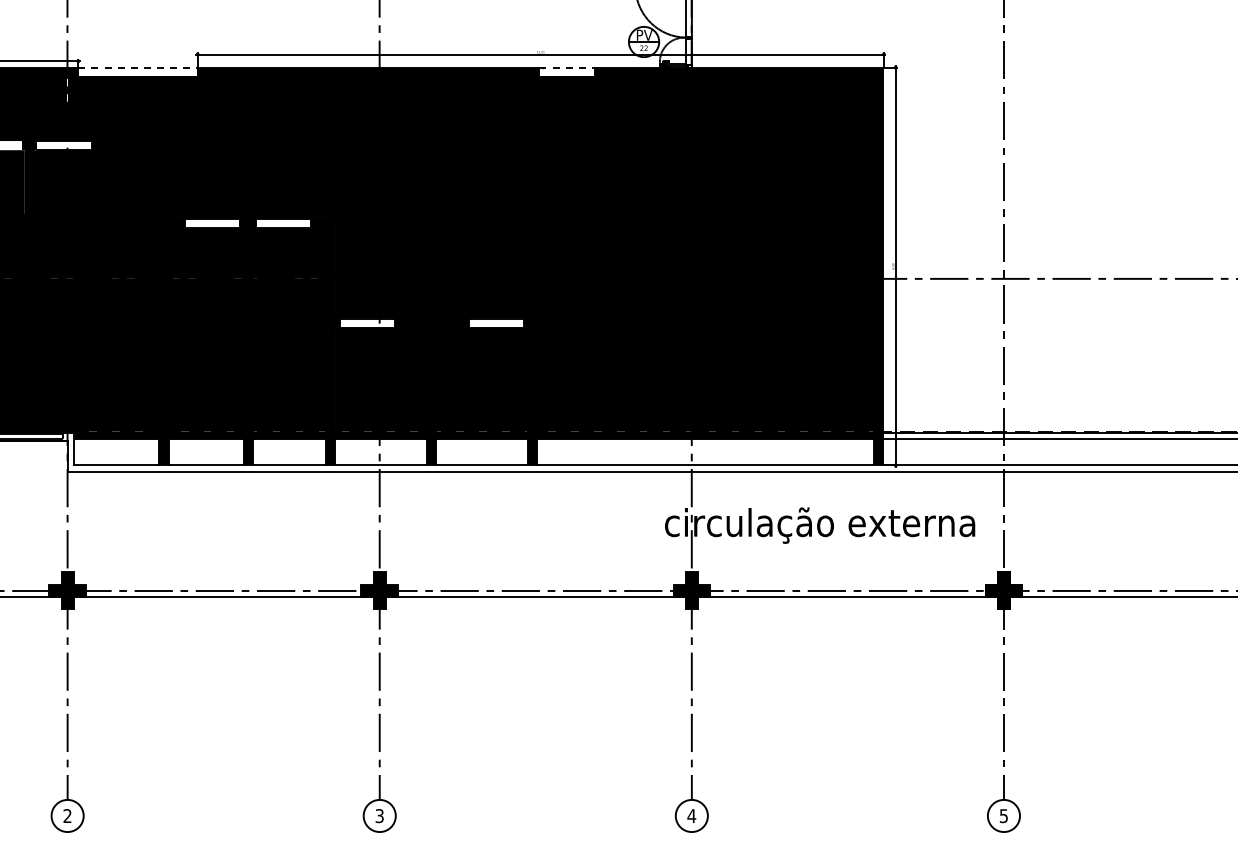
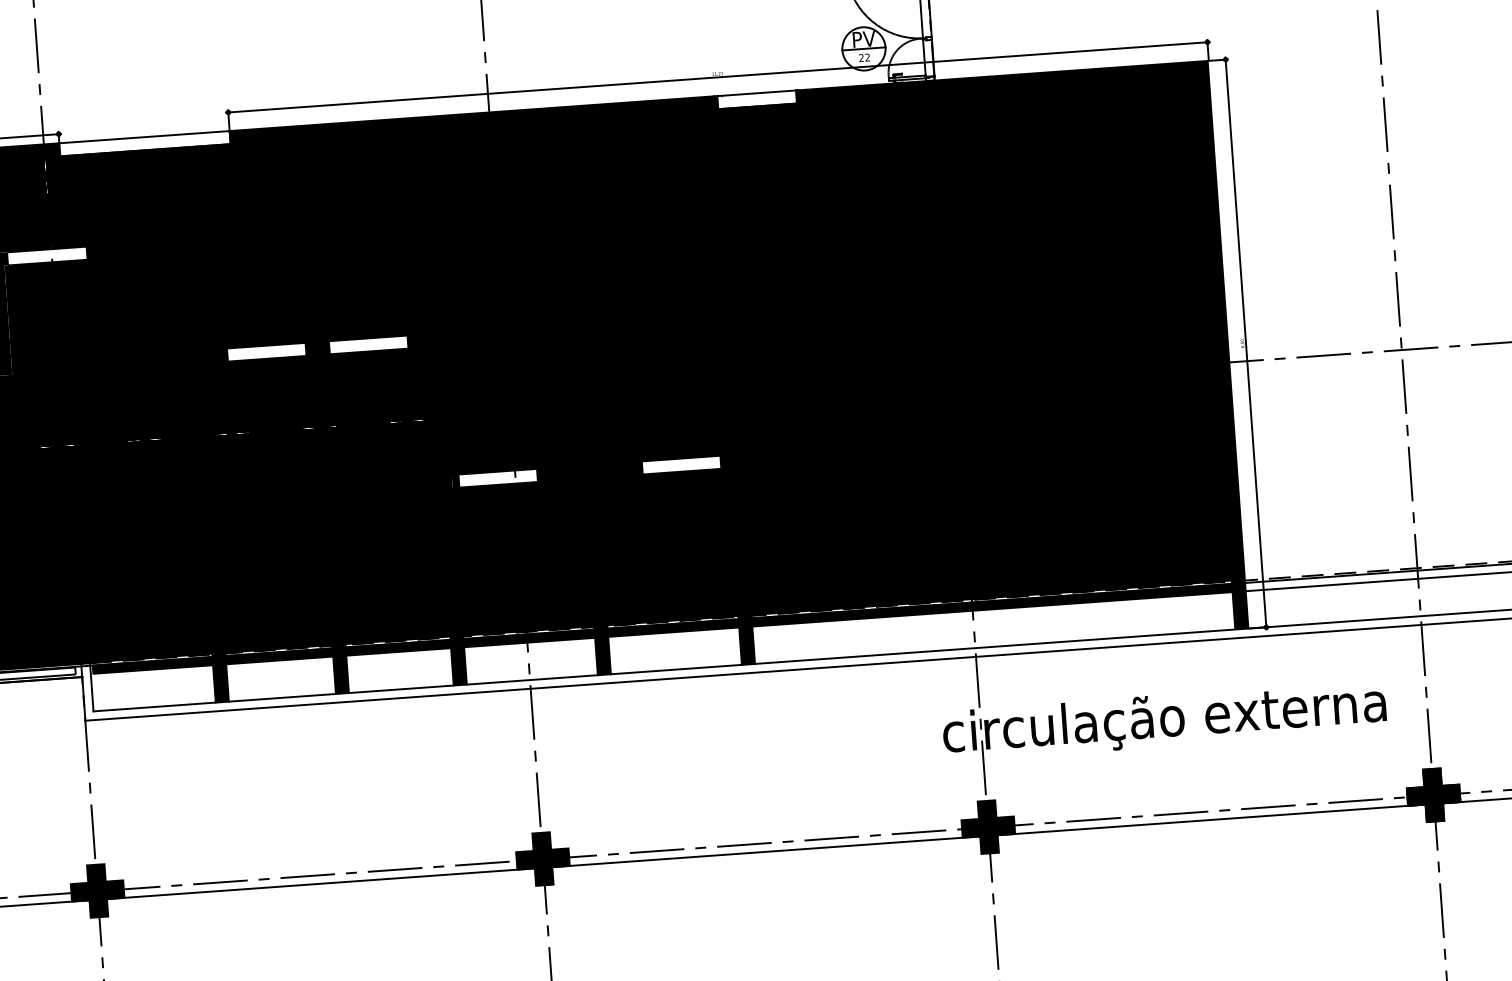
line: (138, 67) -> (145, 136), dashed -> solid
line: (567, 67) -> (757, 93), dashed -> solid

